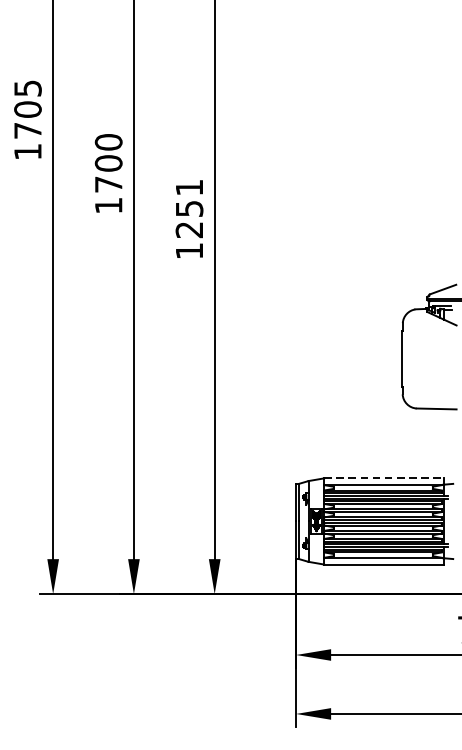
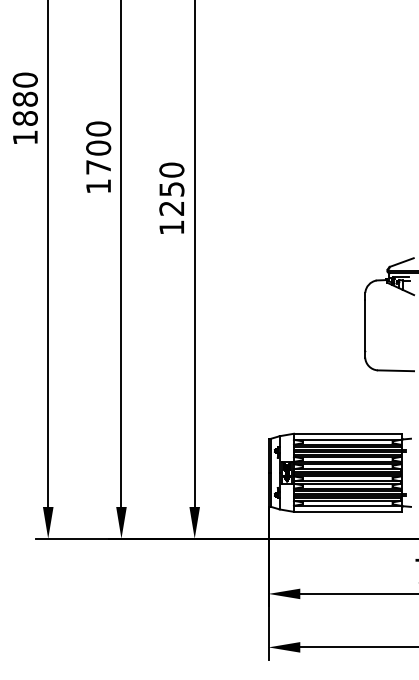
text: (27, 108) -> (24, 98), 1705 -> 1880
text: (189, 186) -> (171, 169), 1251 -> 1250
line: (384, 478) -> (348, 433), dashed -> solid

